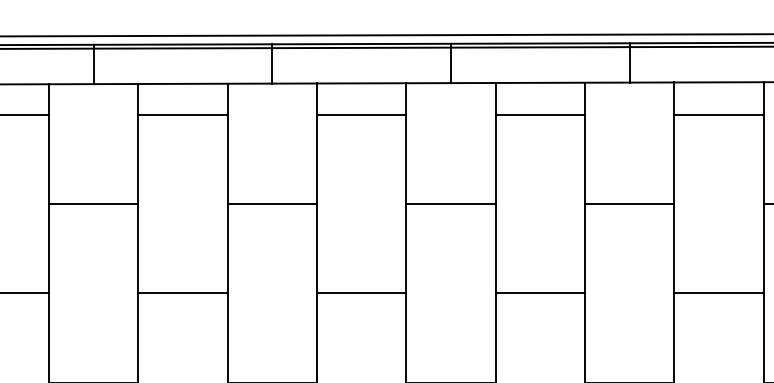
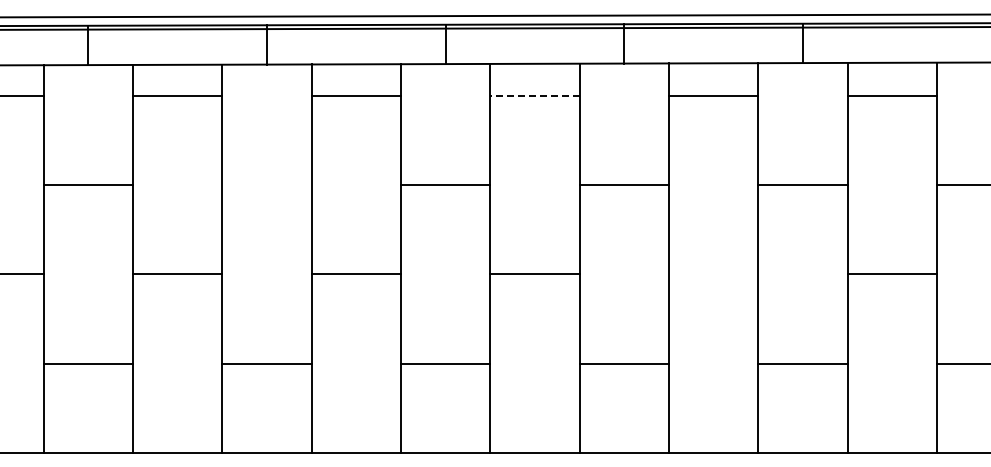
line: (540, 114) -> (535, 95), solid -> dashed
line: (271, 203) -> (266, 184), removed
line: (718, 293) -> (713, 274), removed

